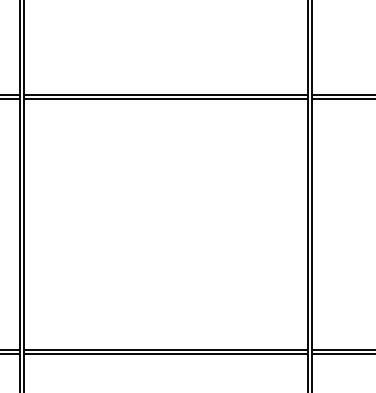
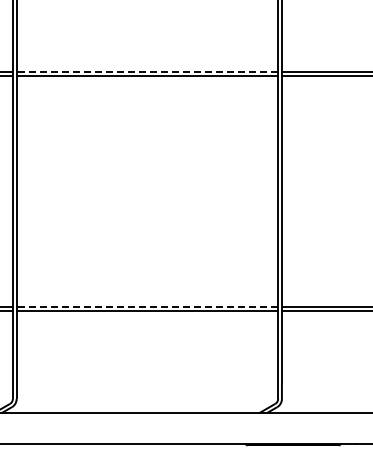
line: (165, 94) -> (147, 71), solid -> dashed
line: (165, 349) -> (147, 306), solid -> dashed

